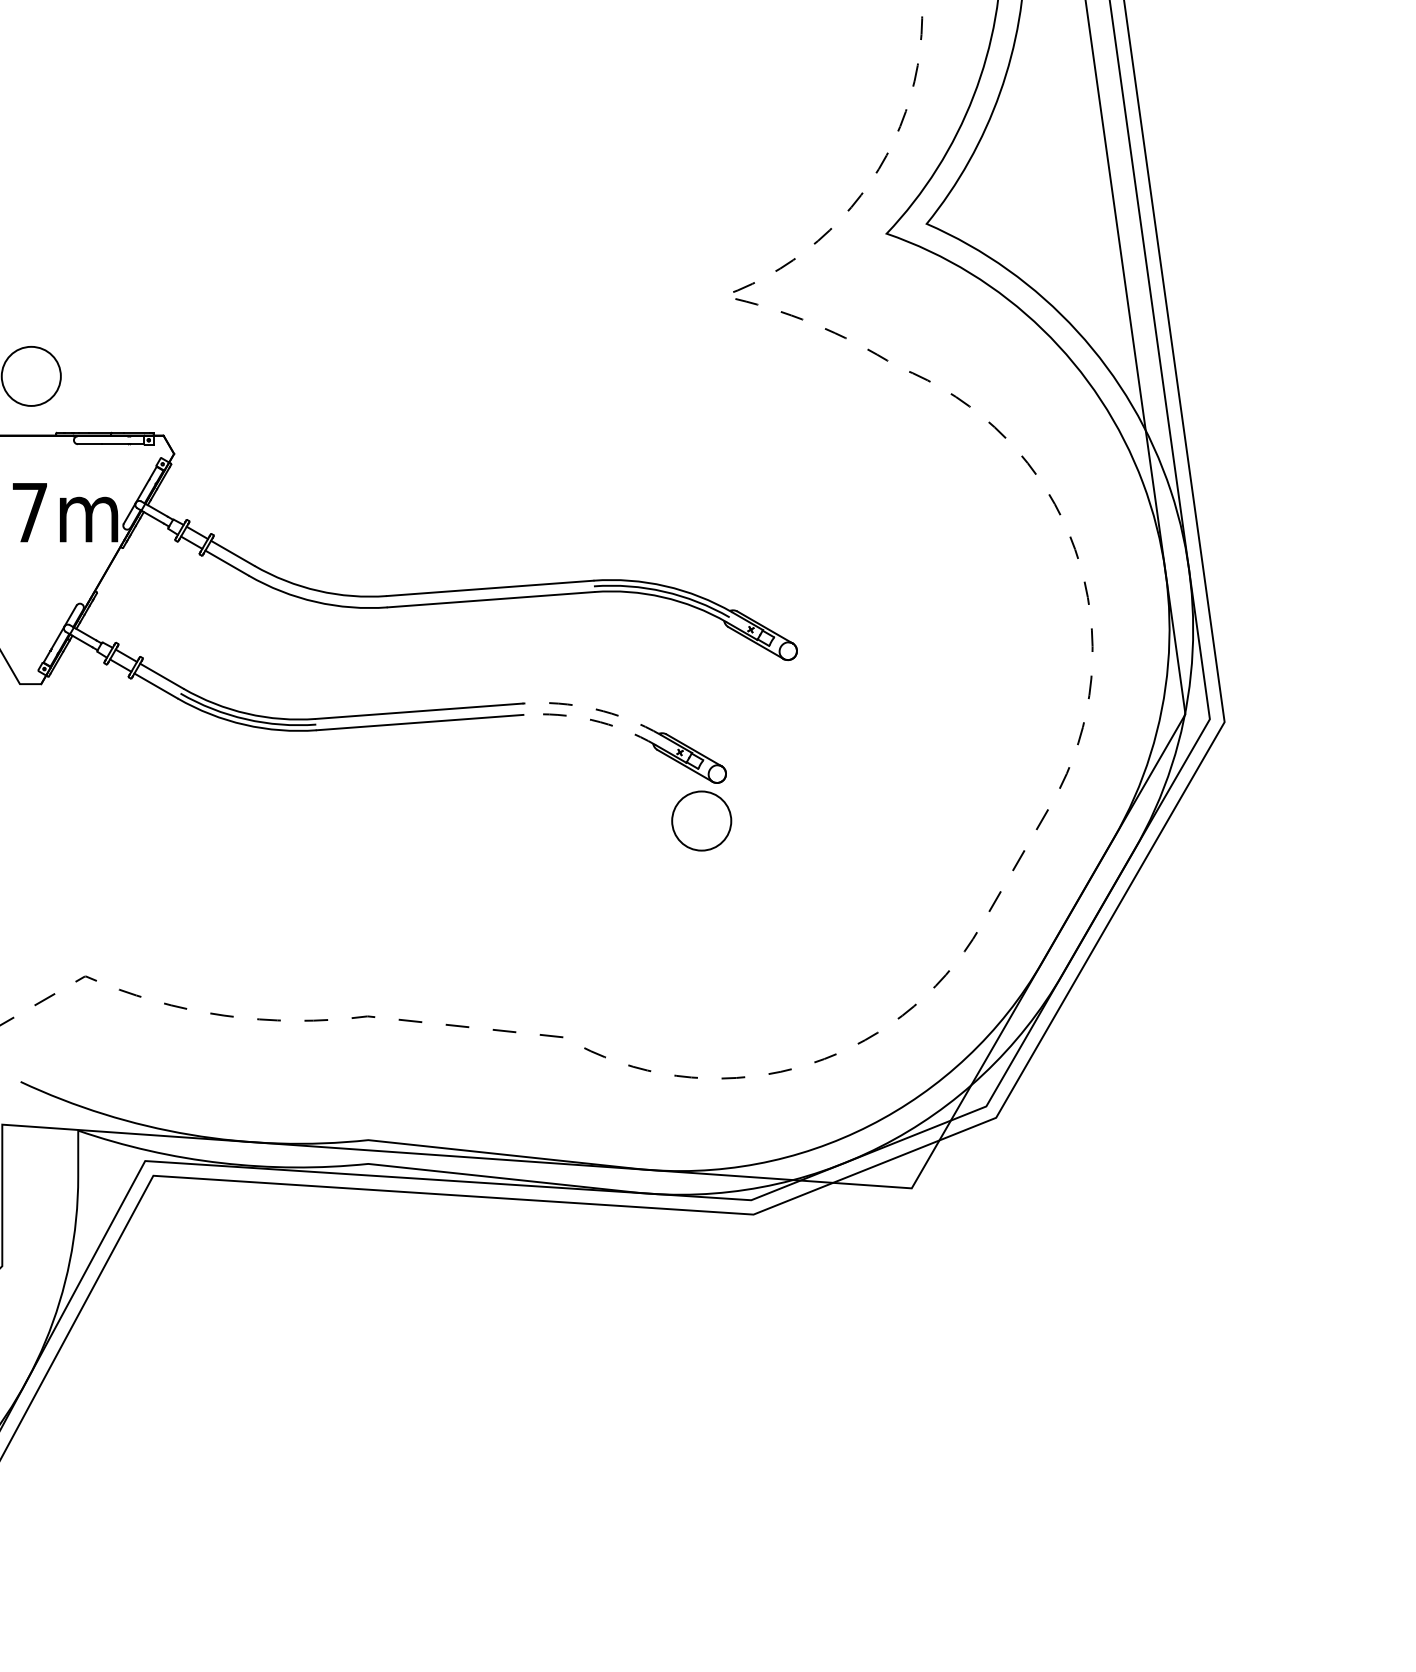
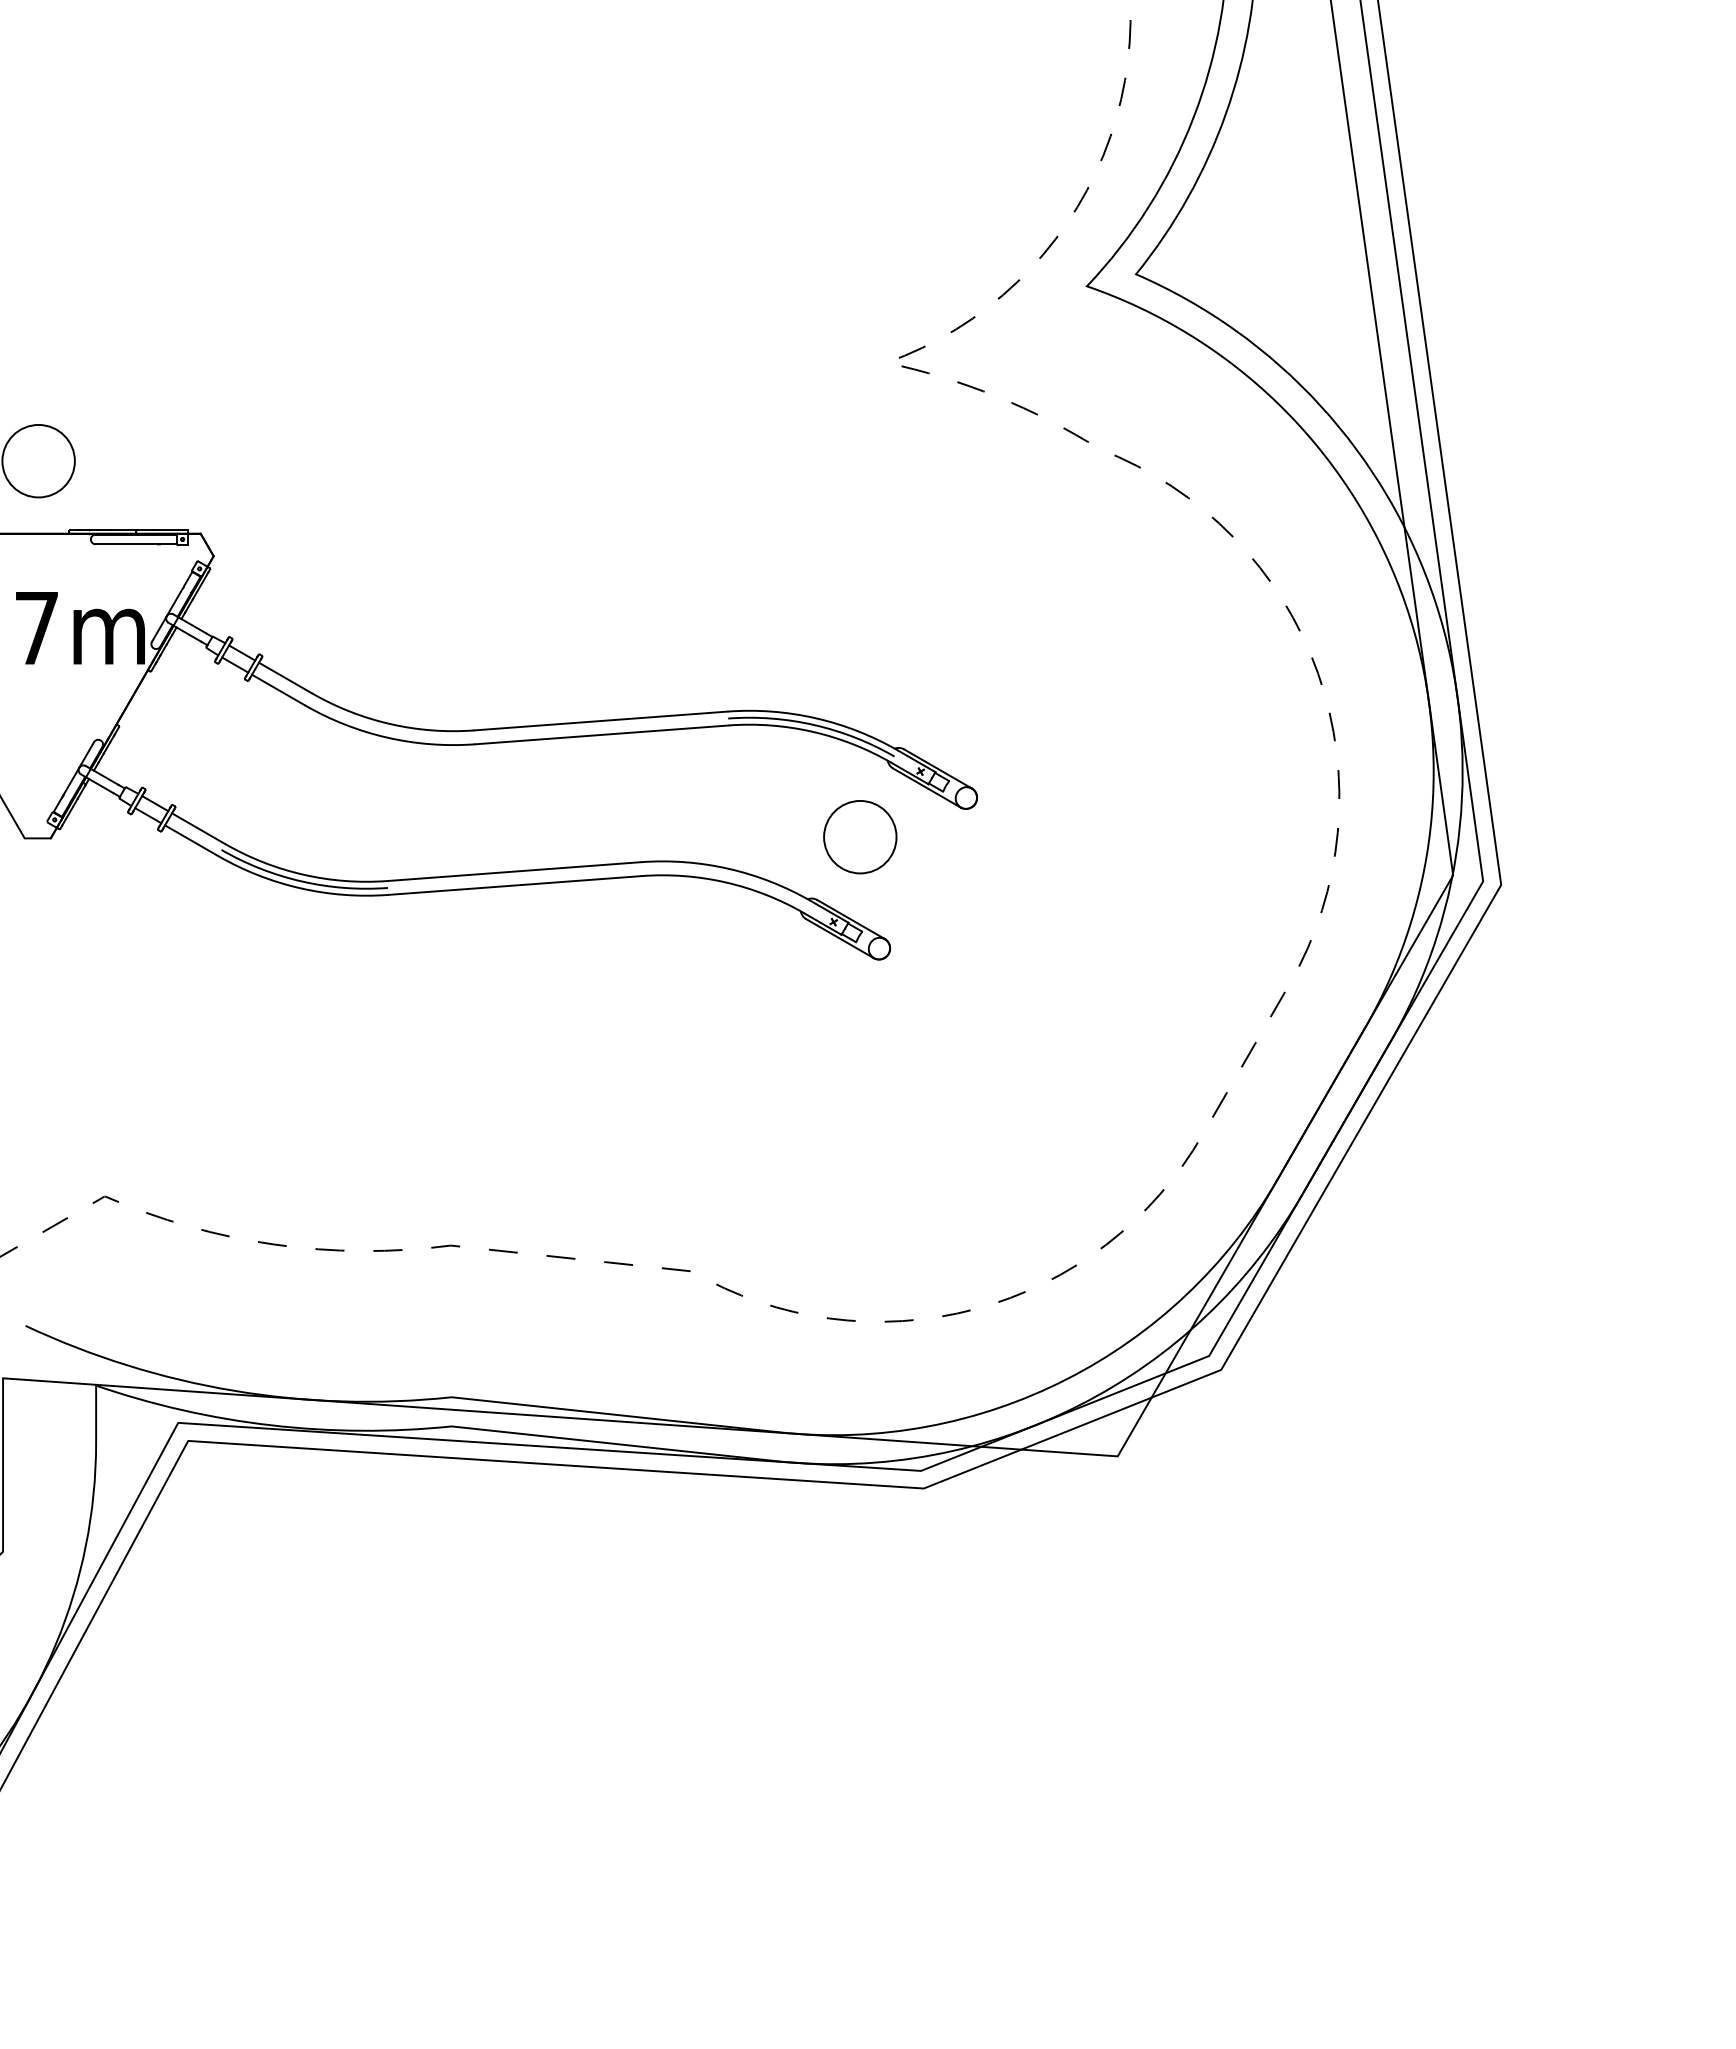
arc: (594, 708) -> (728, 868), dashed -> solid
arc: (591, 720) -> (725, 882), dashed -> solid
circle: (701, 821) -> (860, 837), moved

